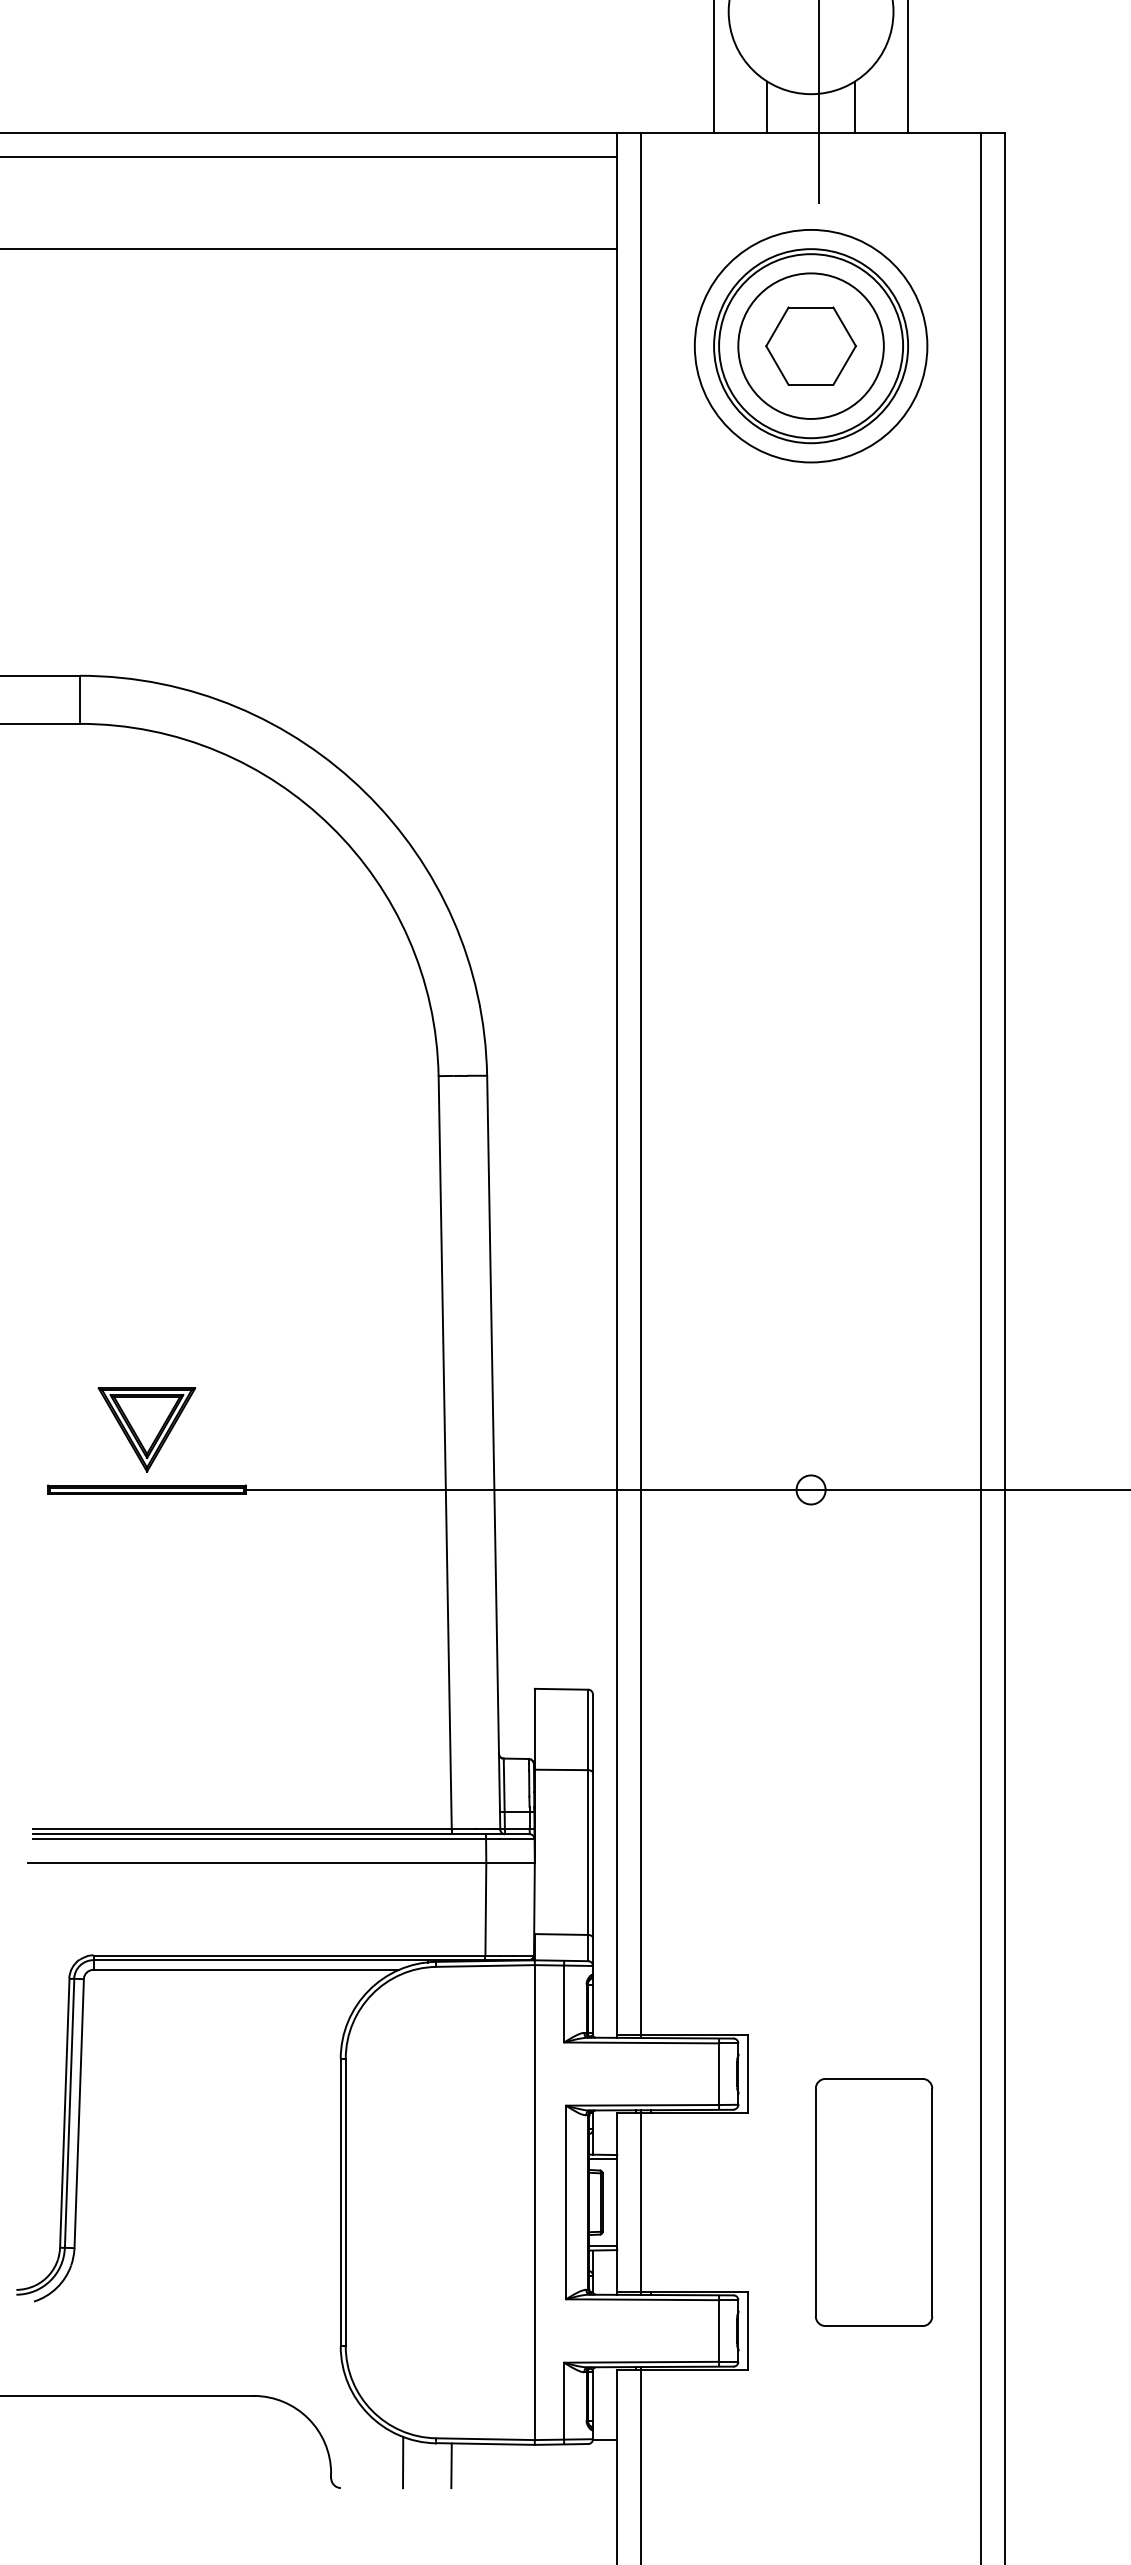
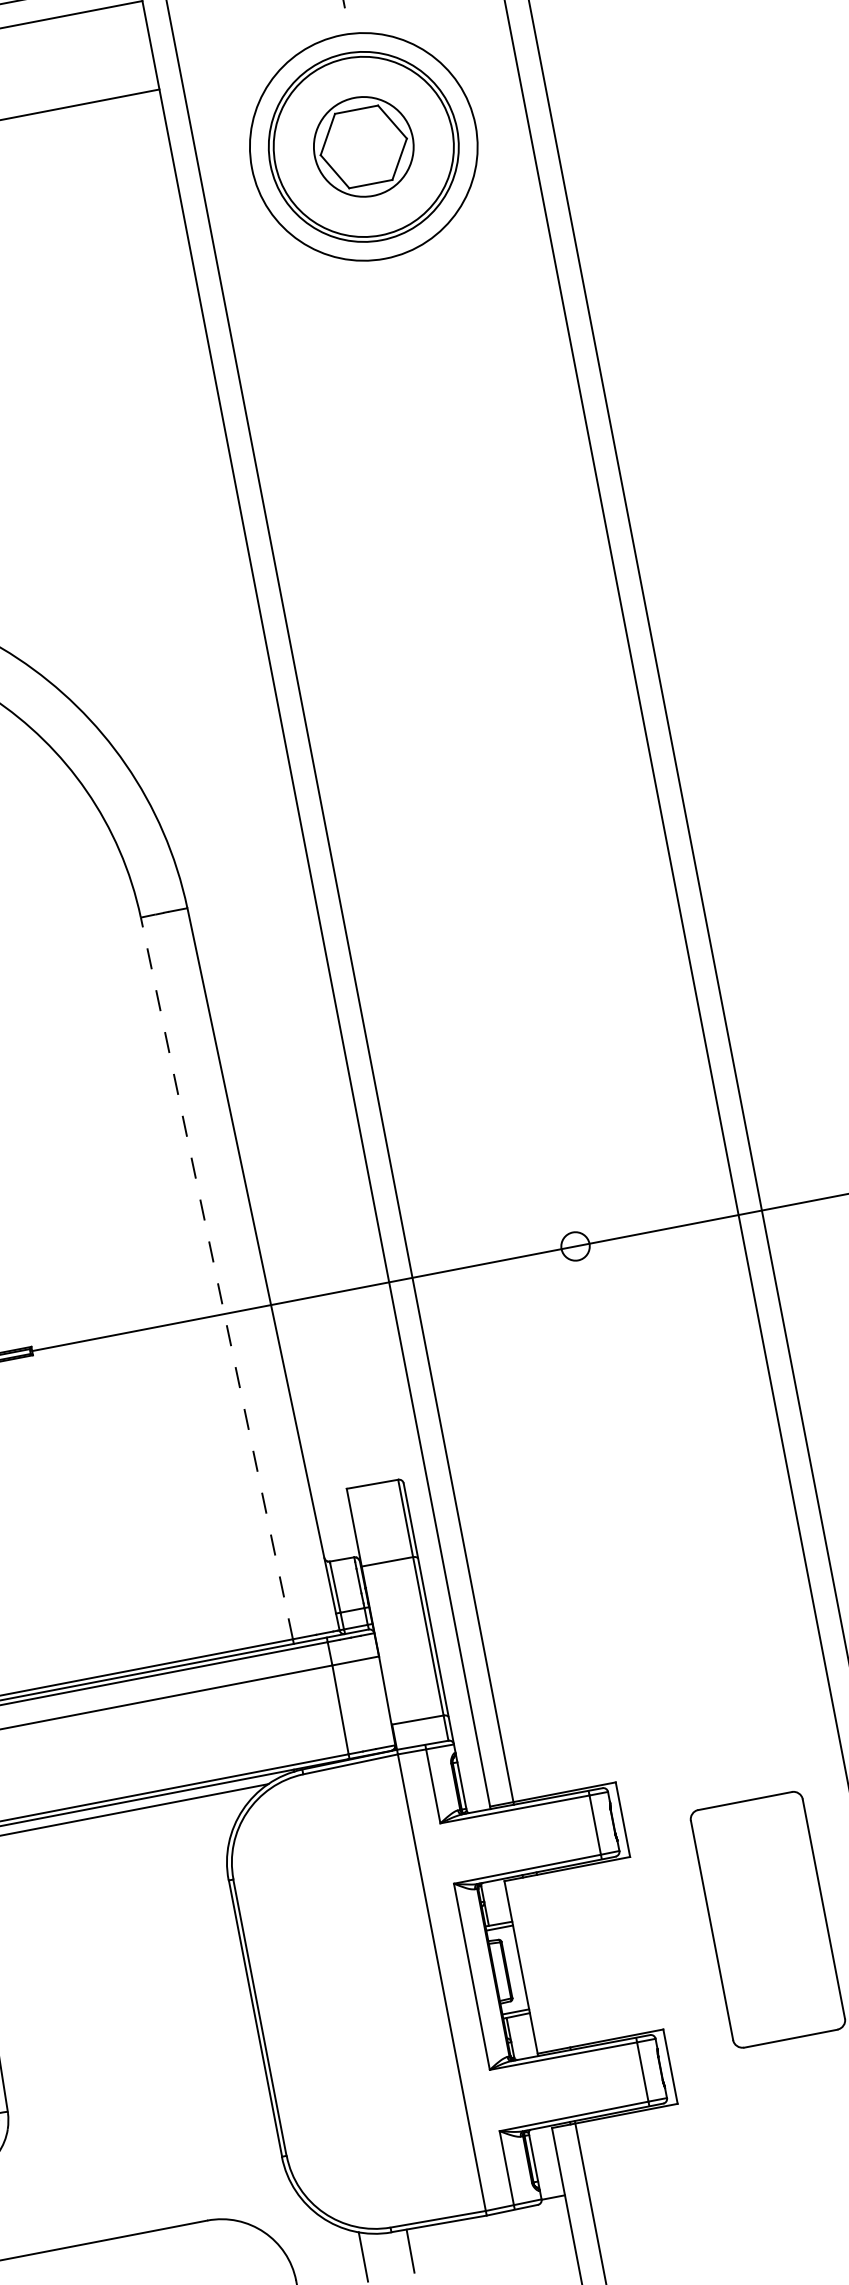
circle: (810, 345) -> (363, 146), size x0.7
line: (445, 1452) -> (217, 1278), solid -> dashed
line: (641, 2202) -> (544, 1962), removed

